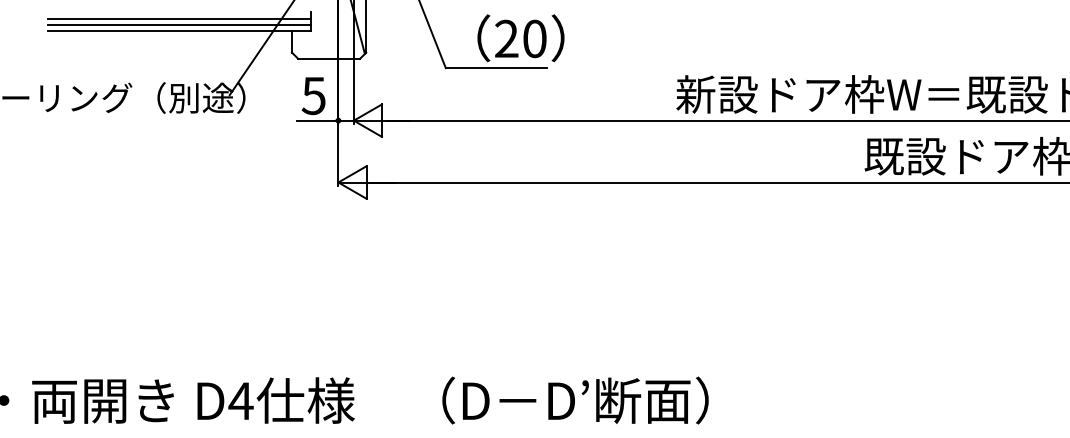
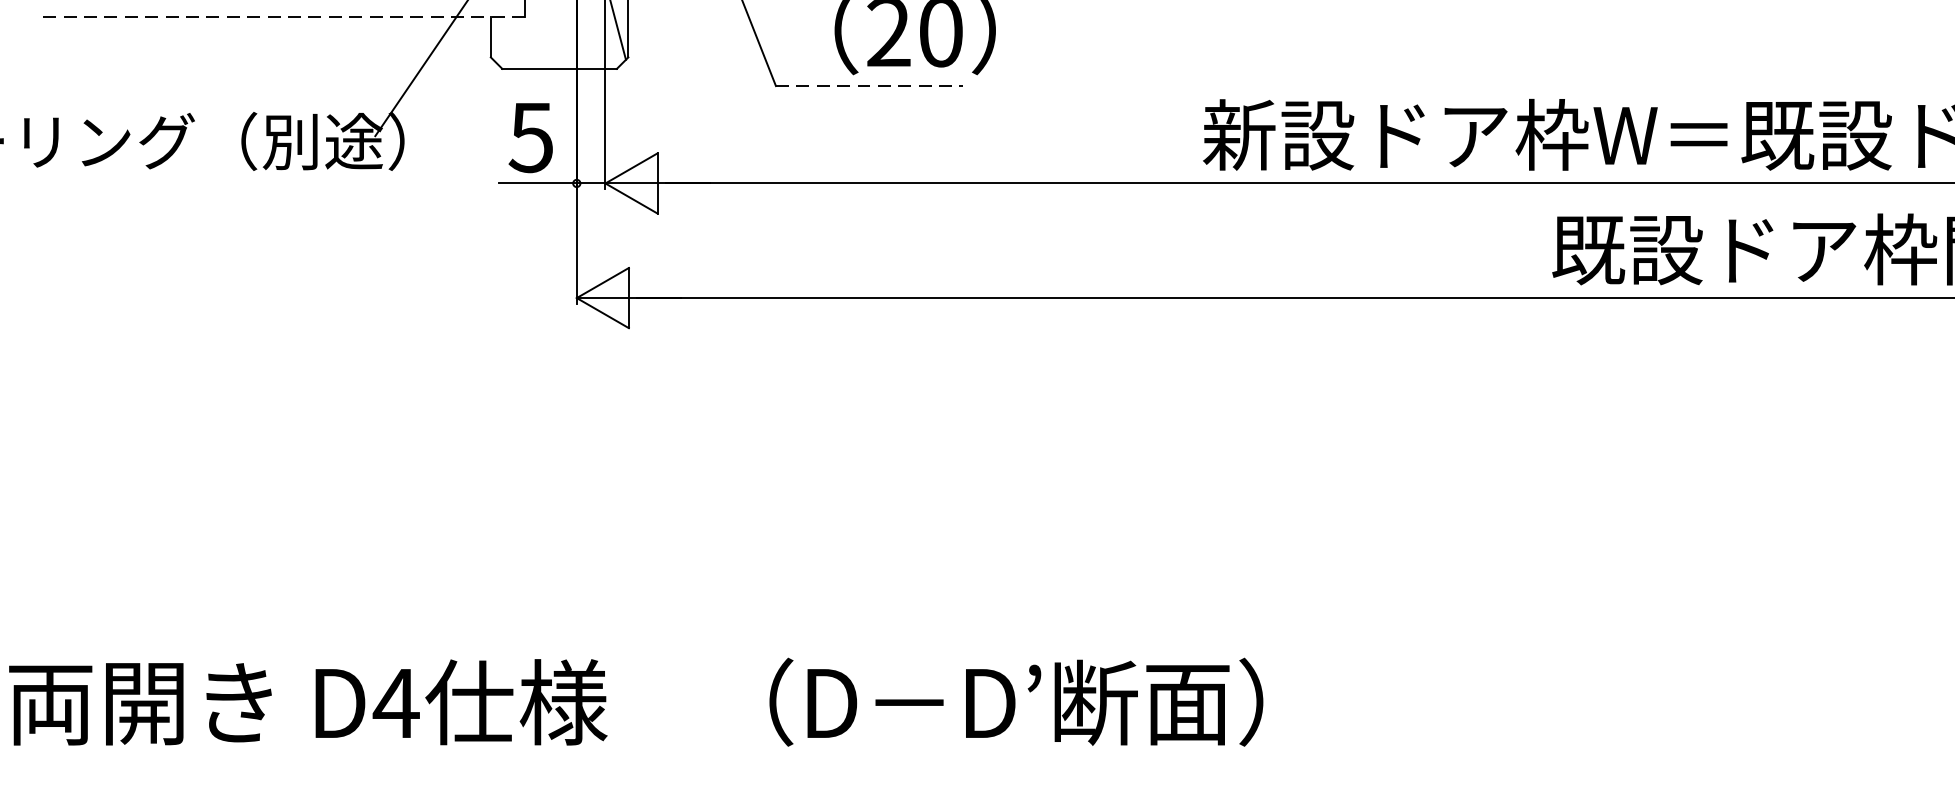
line: (178, 24) -> (280, 5), removed
line: (178, 31) -> (280, 18), solid -> dashed
line: (496, 68) -> (869, 86), solid -> dashed

